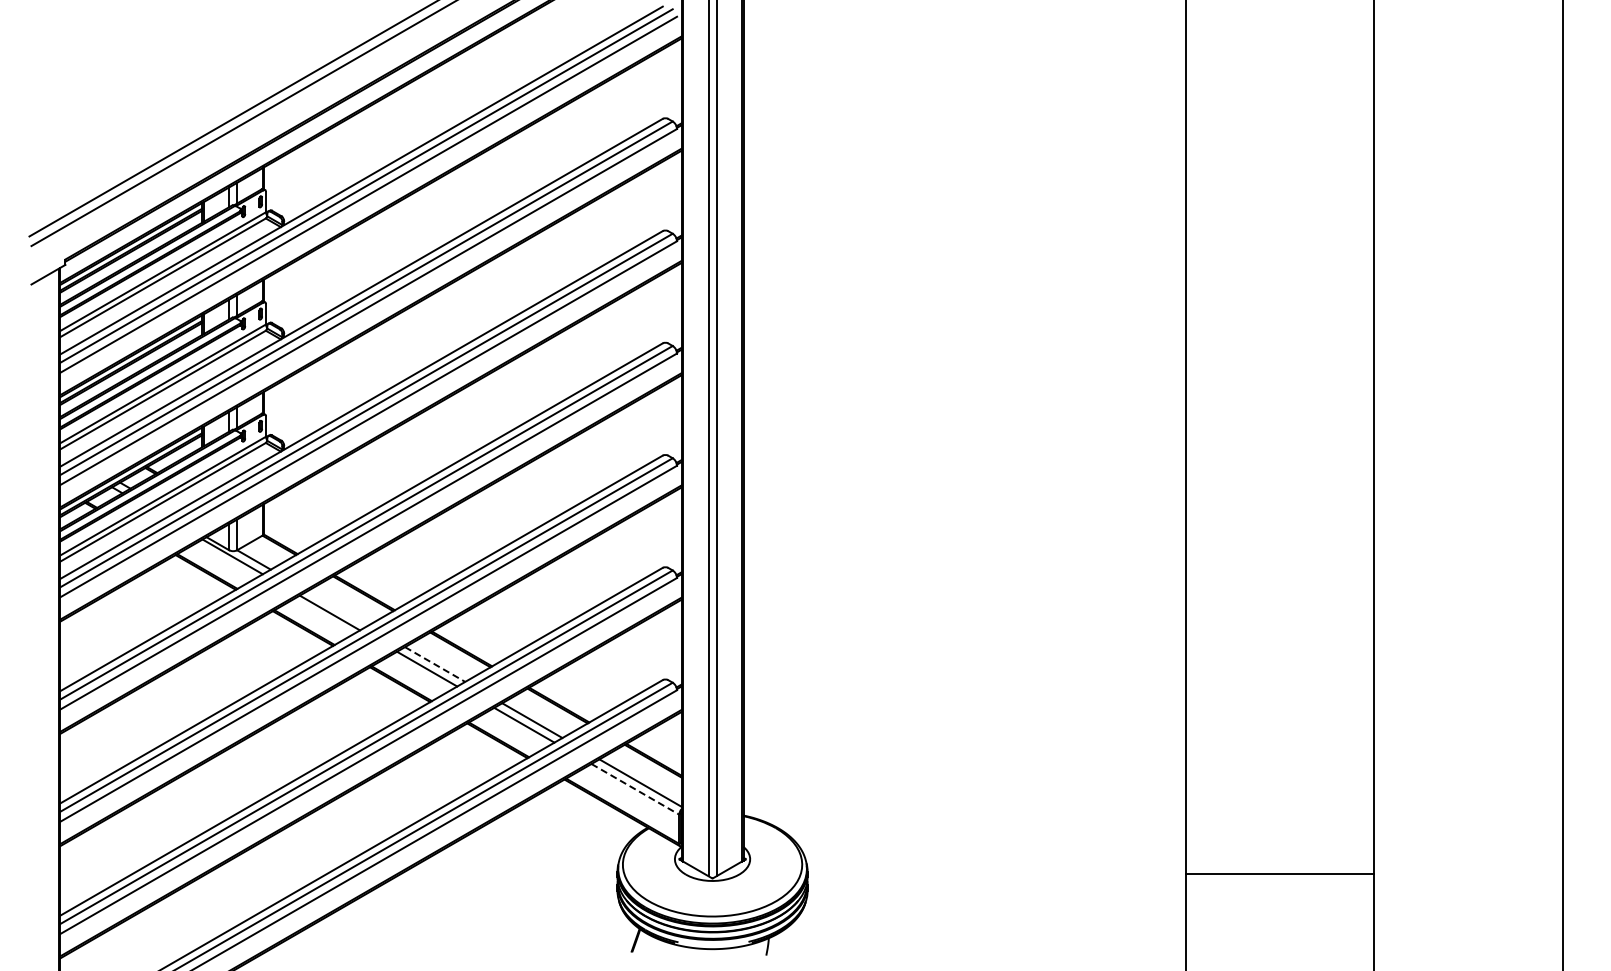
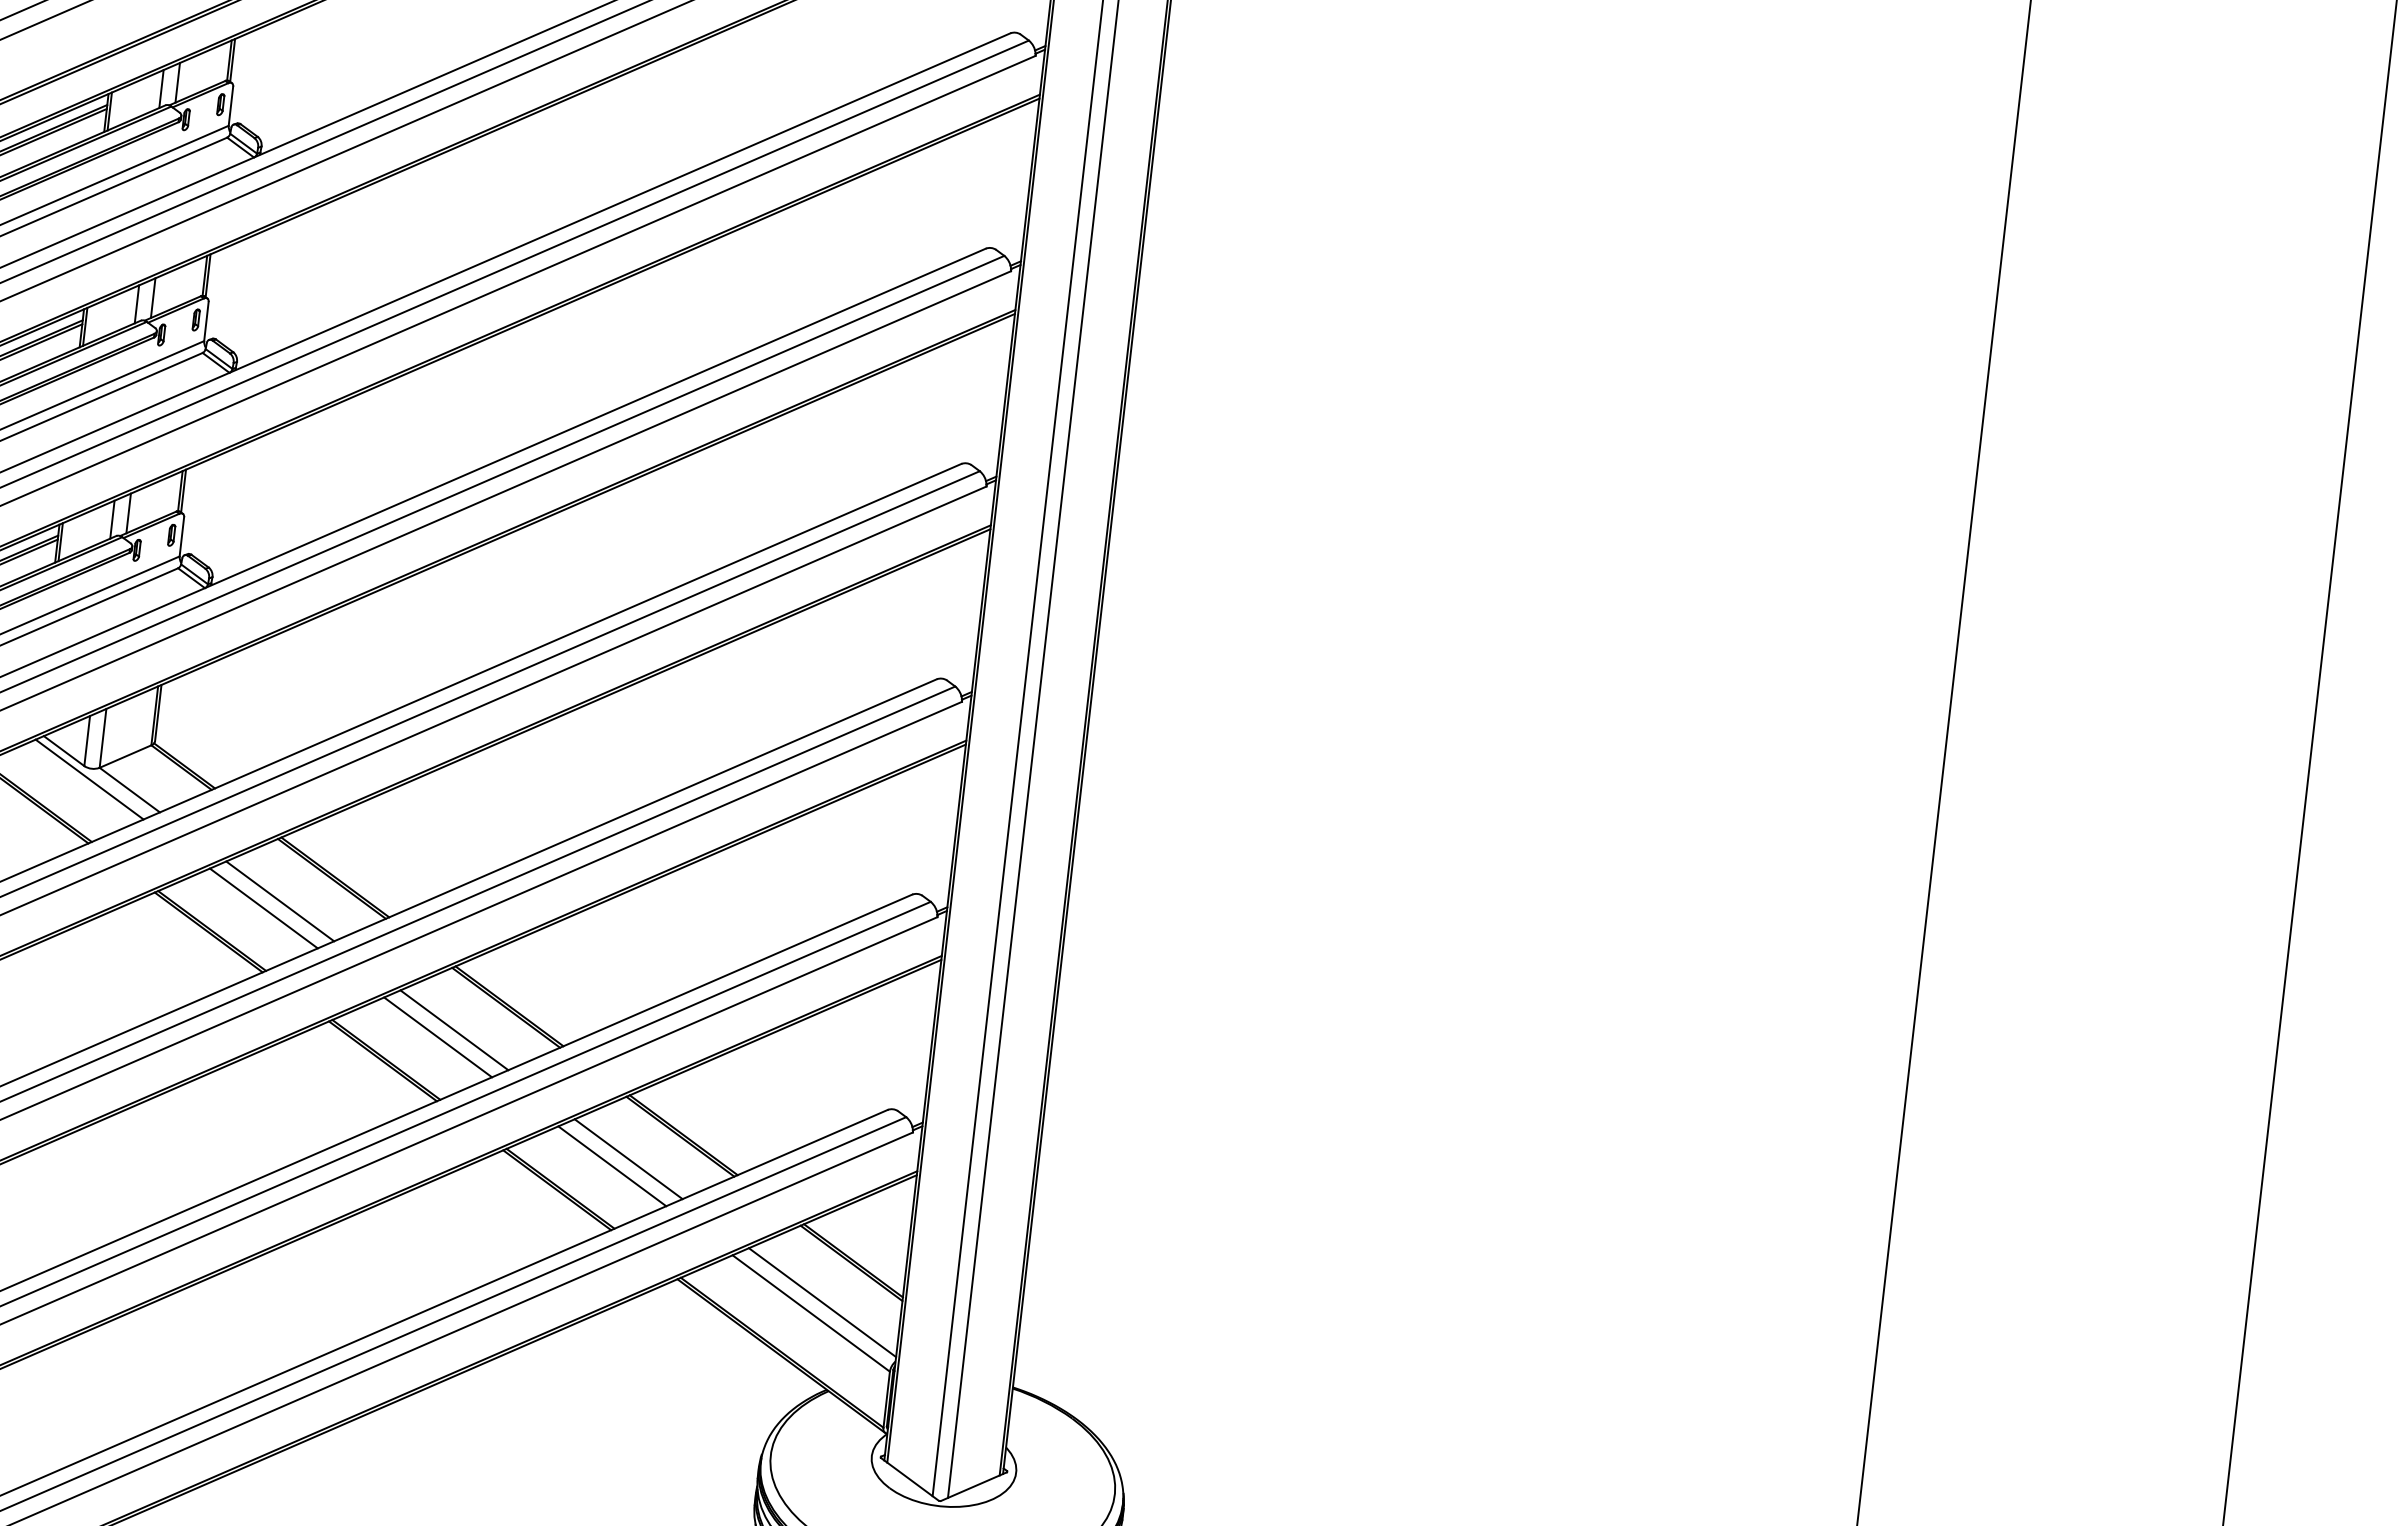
line: (337, 608) -> (279, 901), added
line: (435, 664) -> (455, 1030), dashed -> solid
line: (635, 789) -> (811, 1313), dashed -> solid

